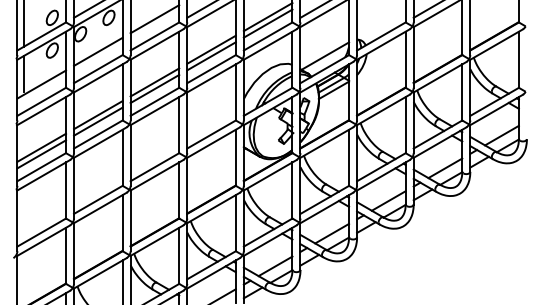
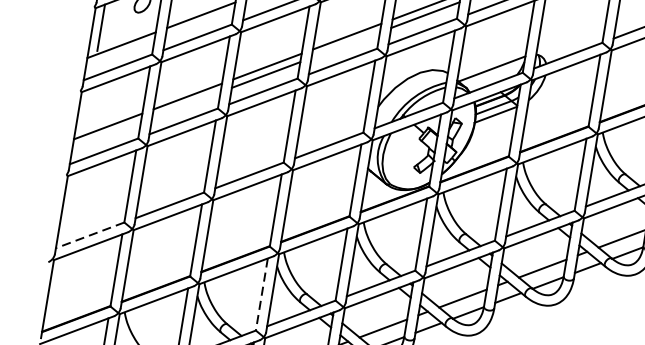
line: (211, 56) -> (345, 45), removed
line: (98, 121) -> (186, 104), removed
line: (41, 154) -> (106, 135), removed
line: (41, 232) -> (89, 235), solid -> dashed
line: (179, 256) -> (262, 295), solid -> dashed

